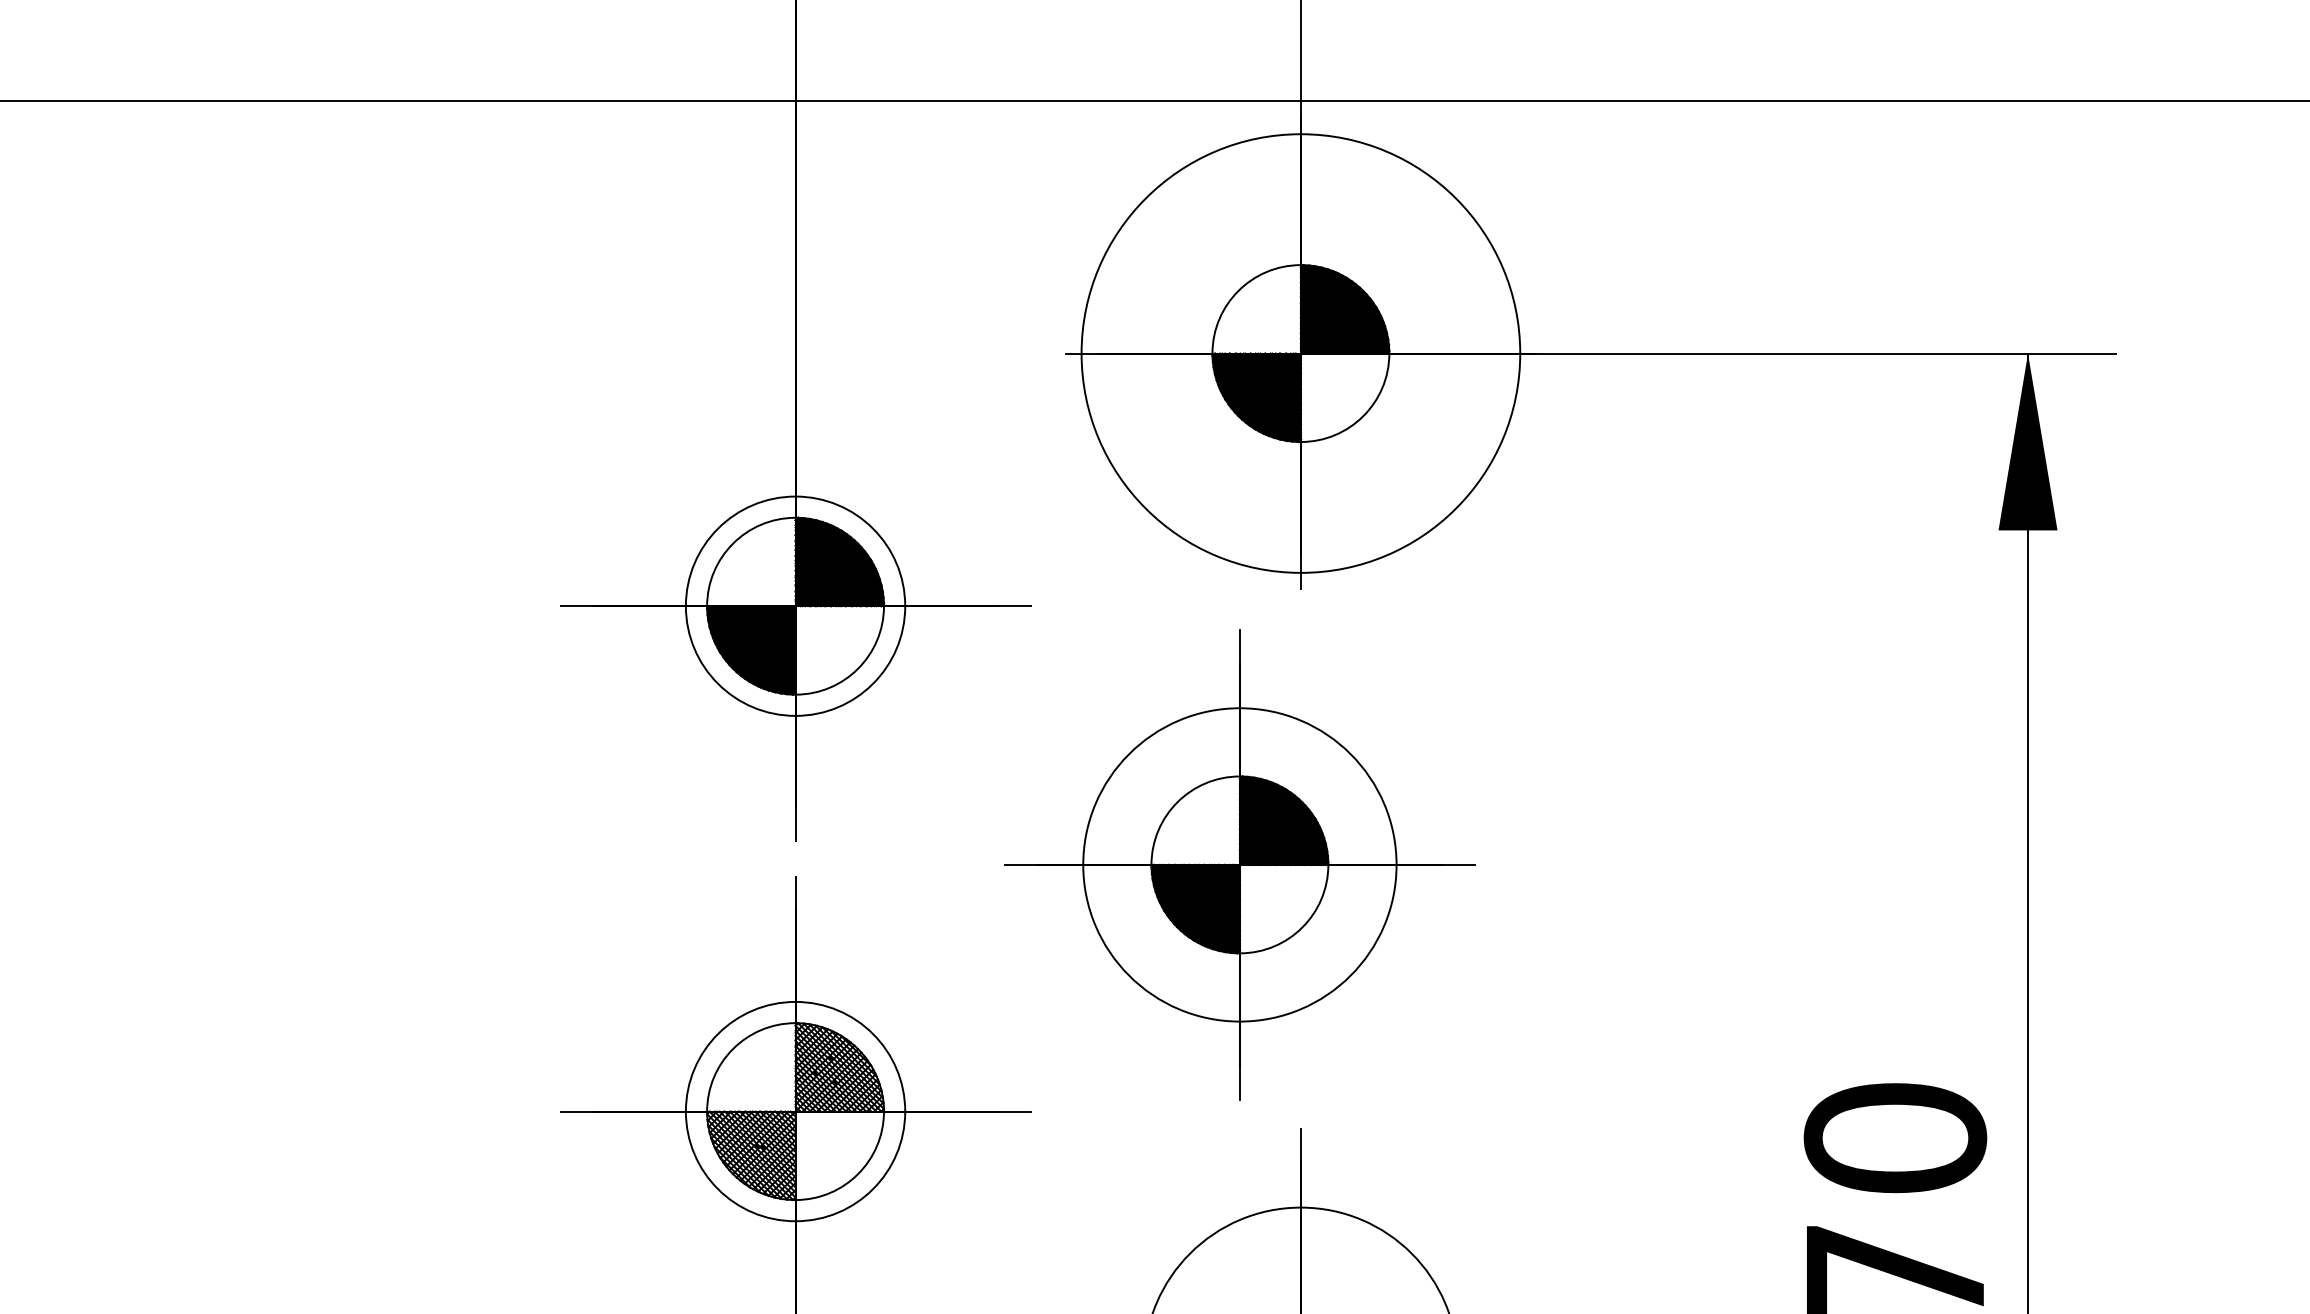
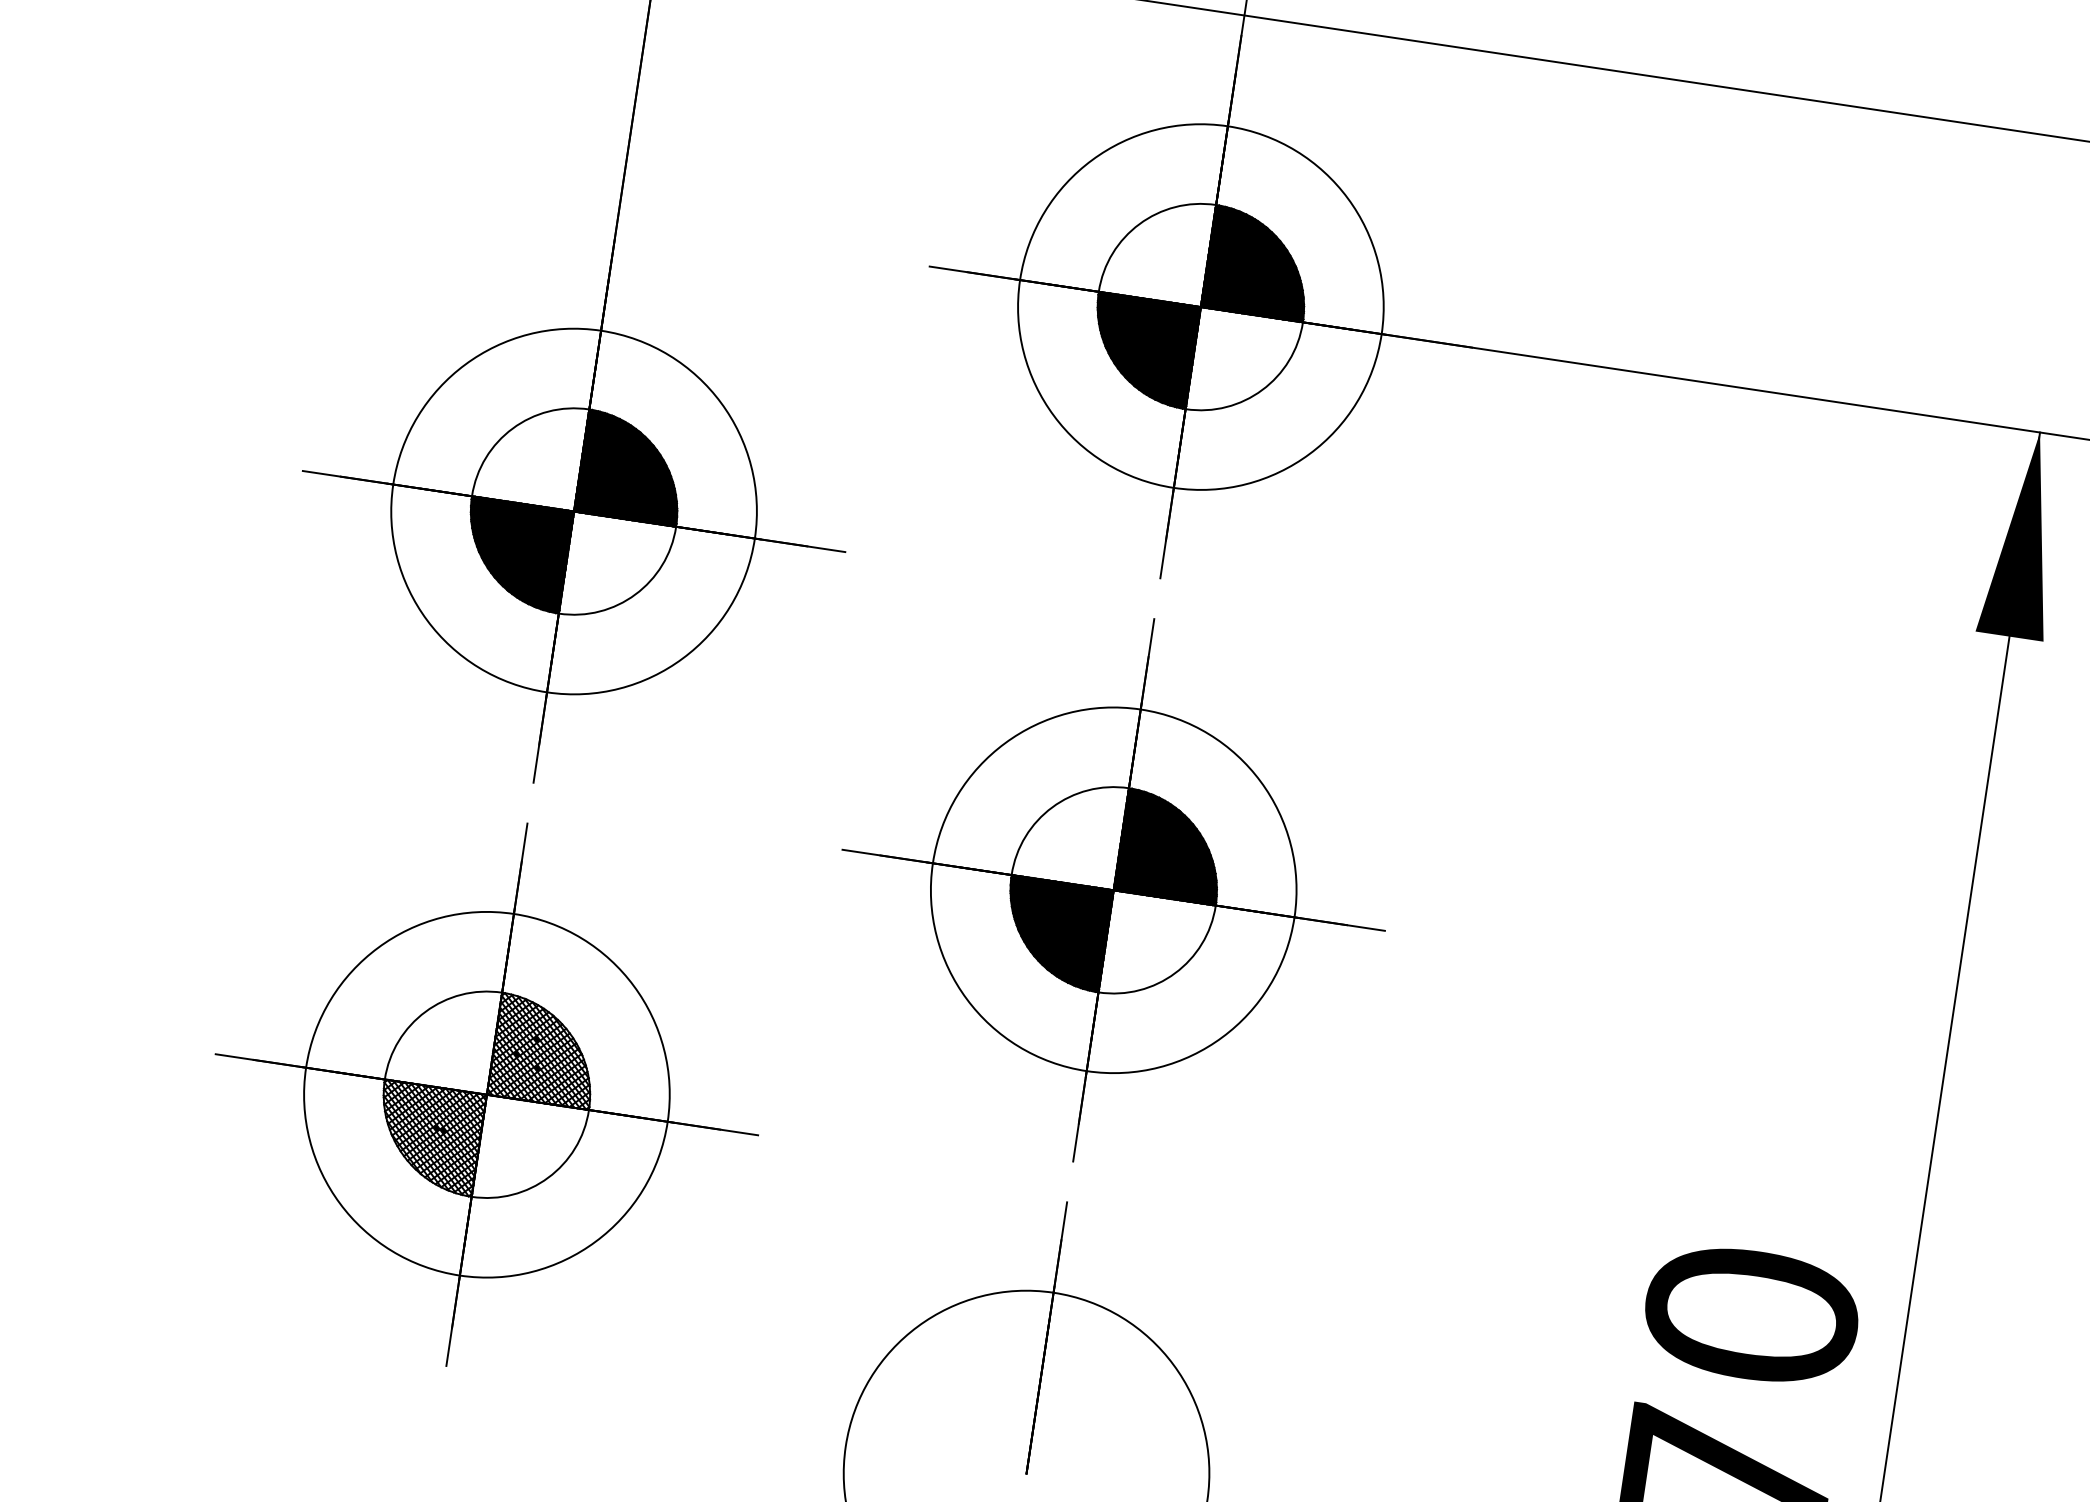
circle: (1300, 353) -> (1200, 306), size x0.71
circle: (795, 605) -> (574, 510), size x1.43
part: (1239, 864) -> (1113, 889), moved
circle: (795, 1111) -> (486, 1094), size x1.43

